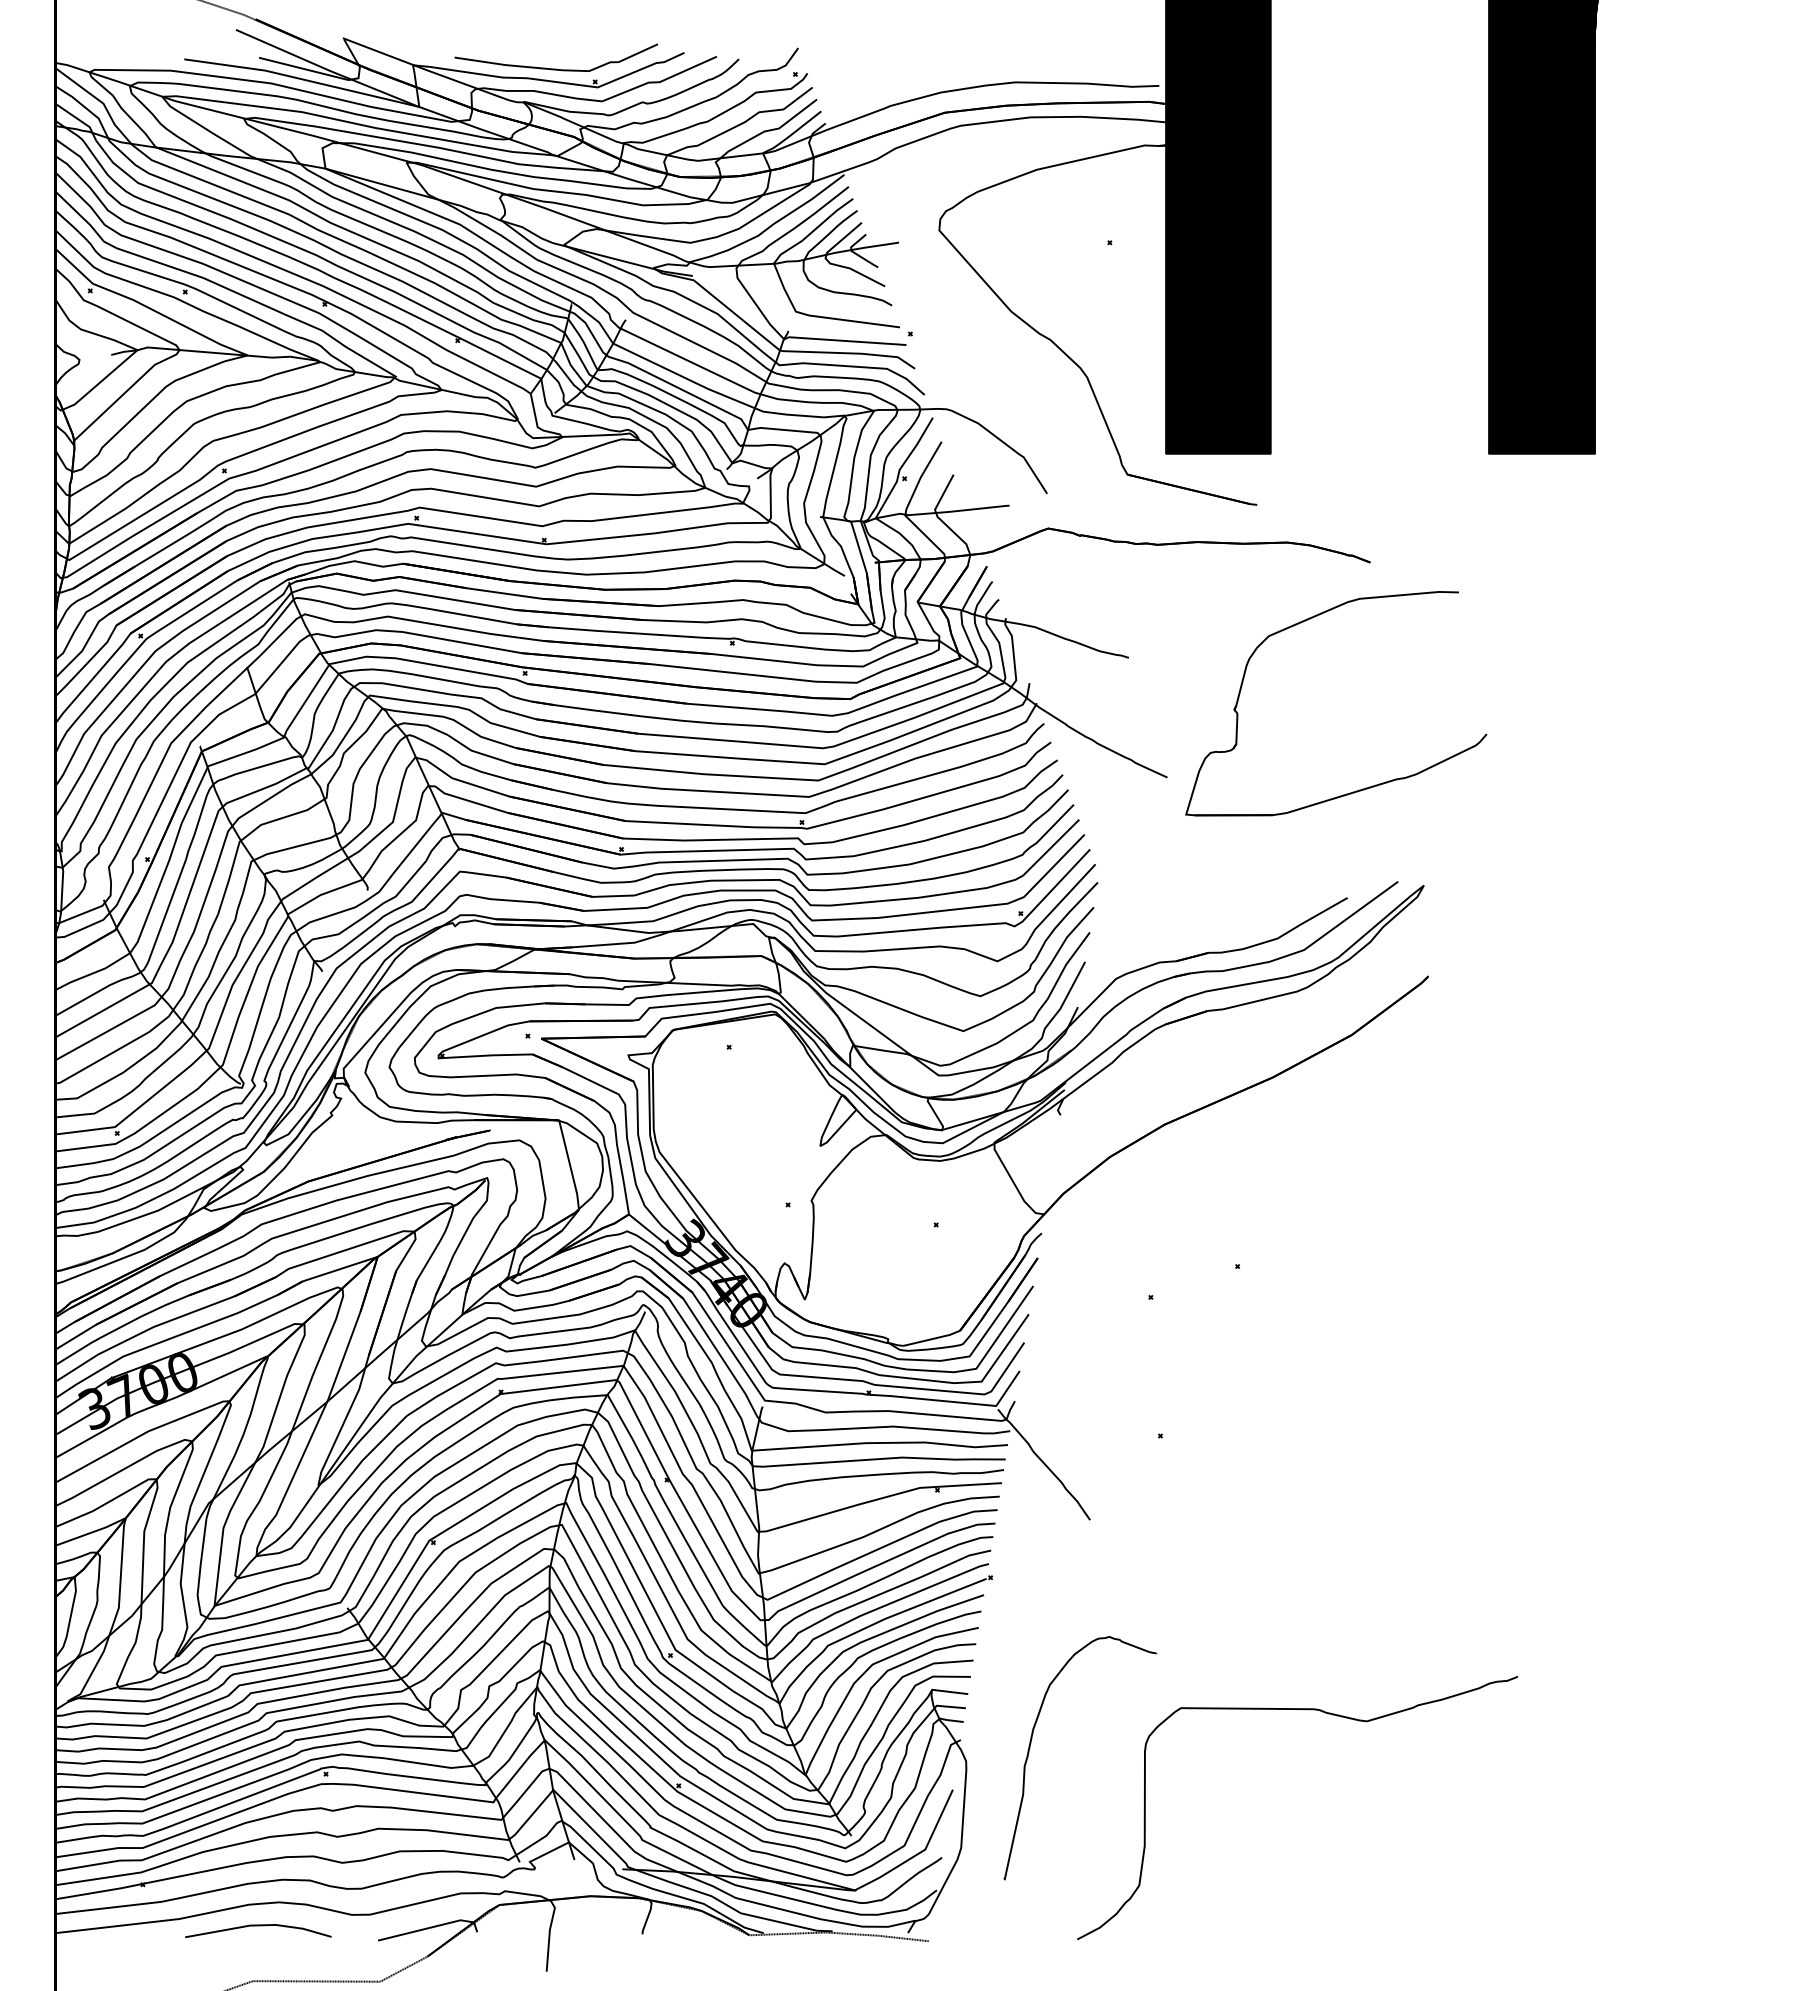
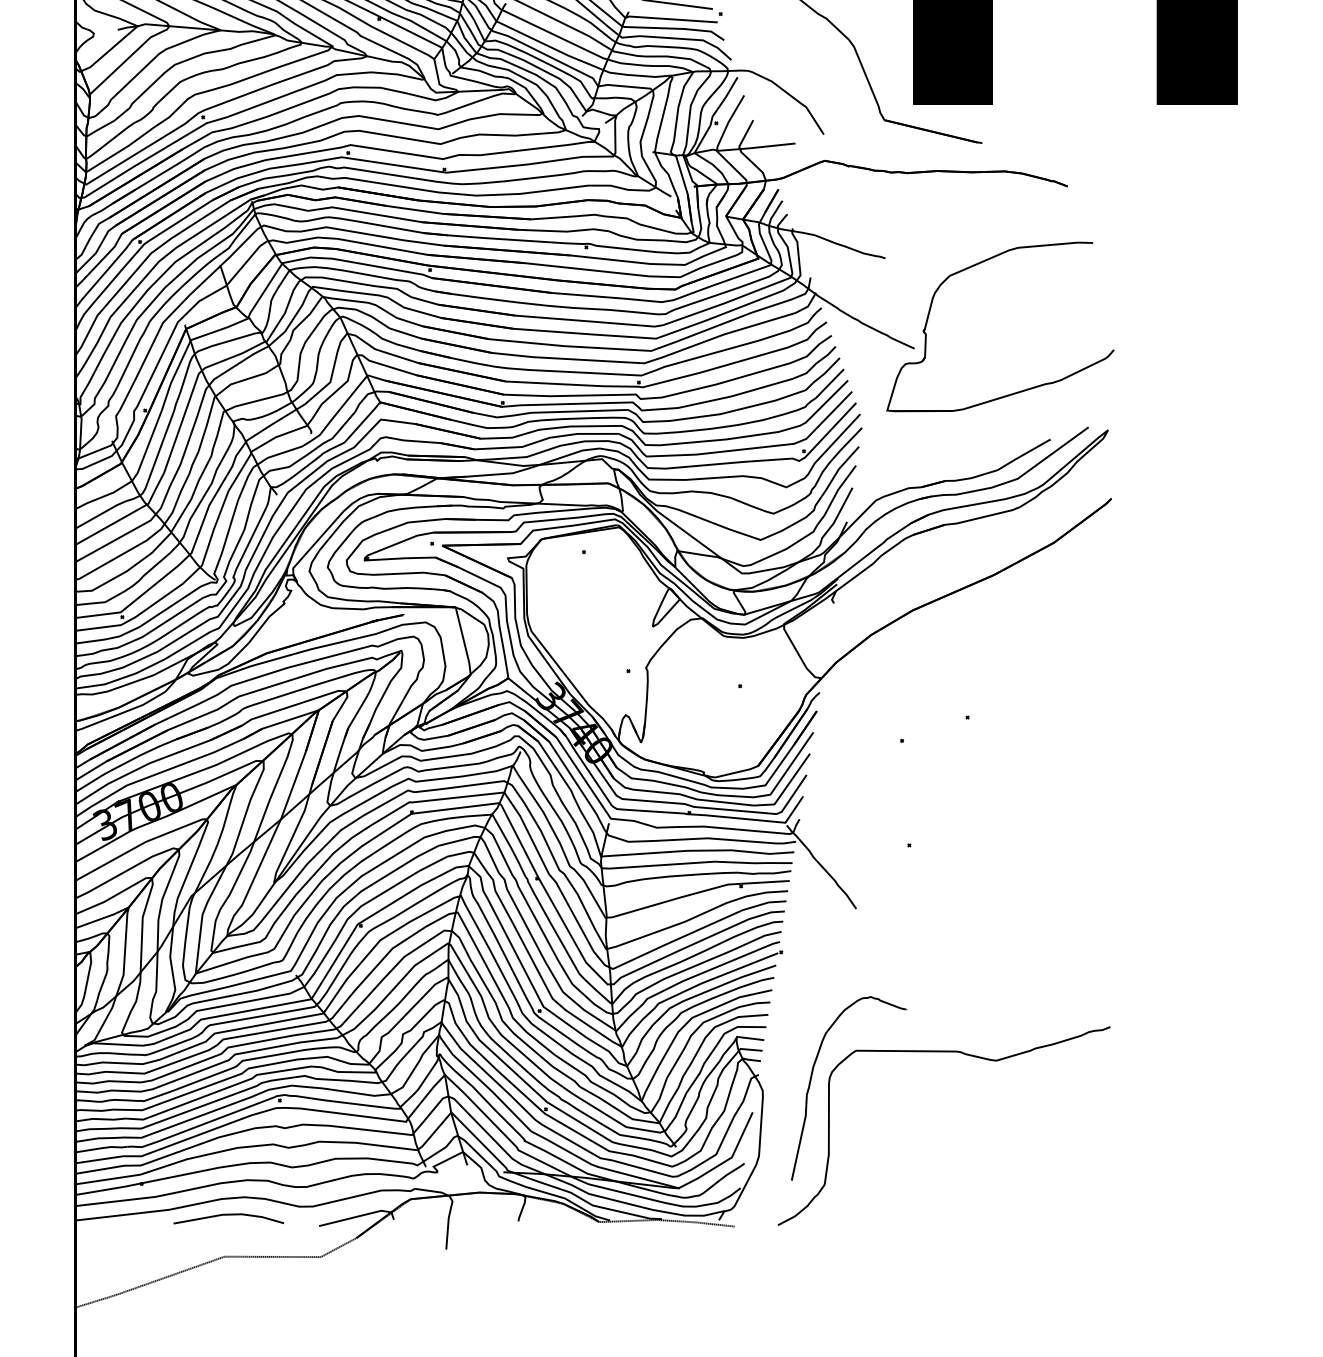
part: (1301, 623) -> (974, 266), moved
curve: (1304, 1710) -> (949, 1052), moved

